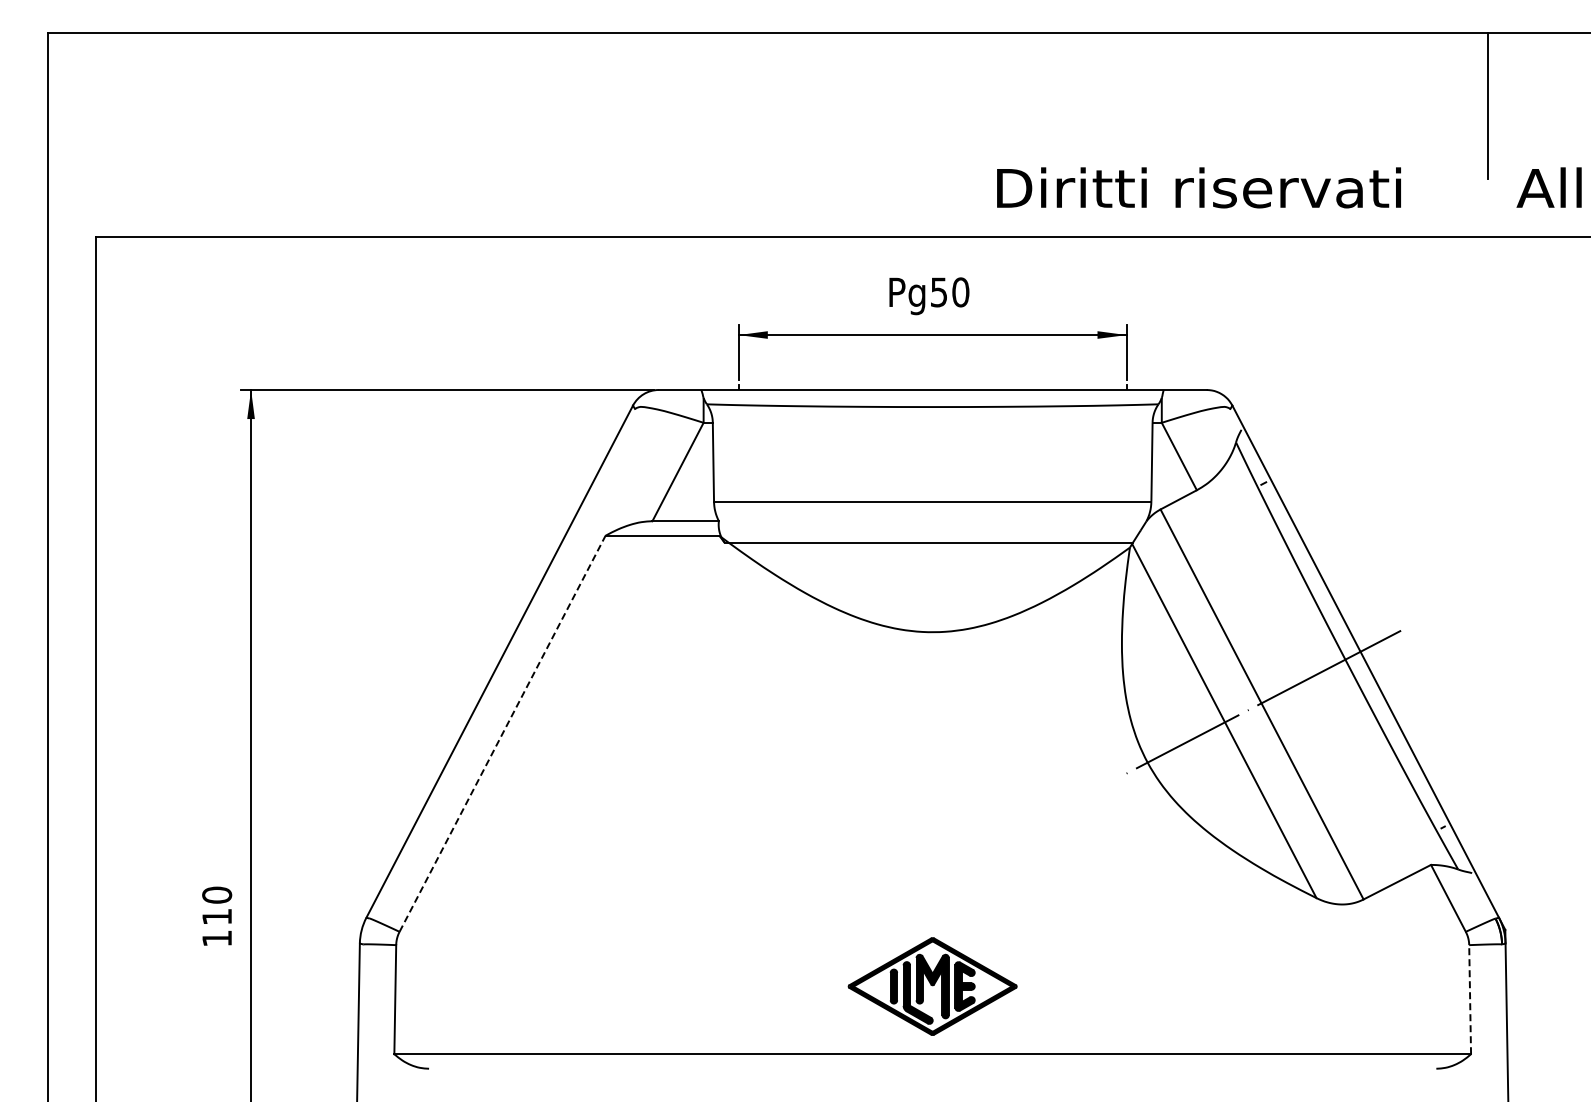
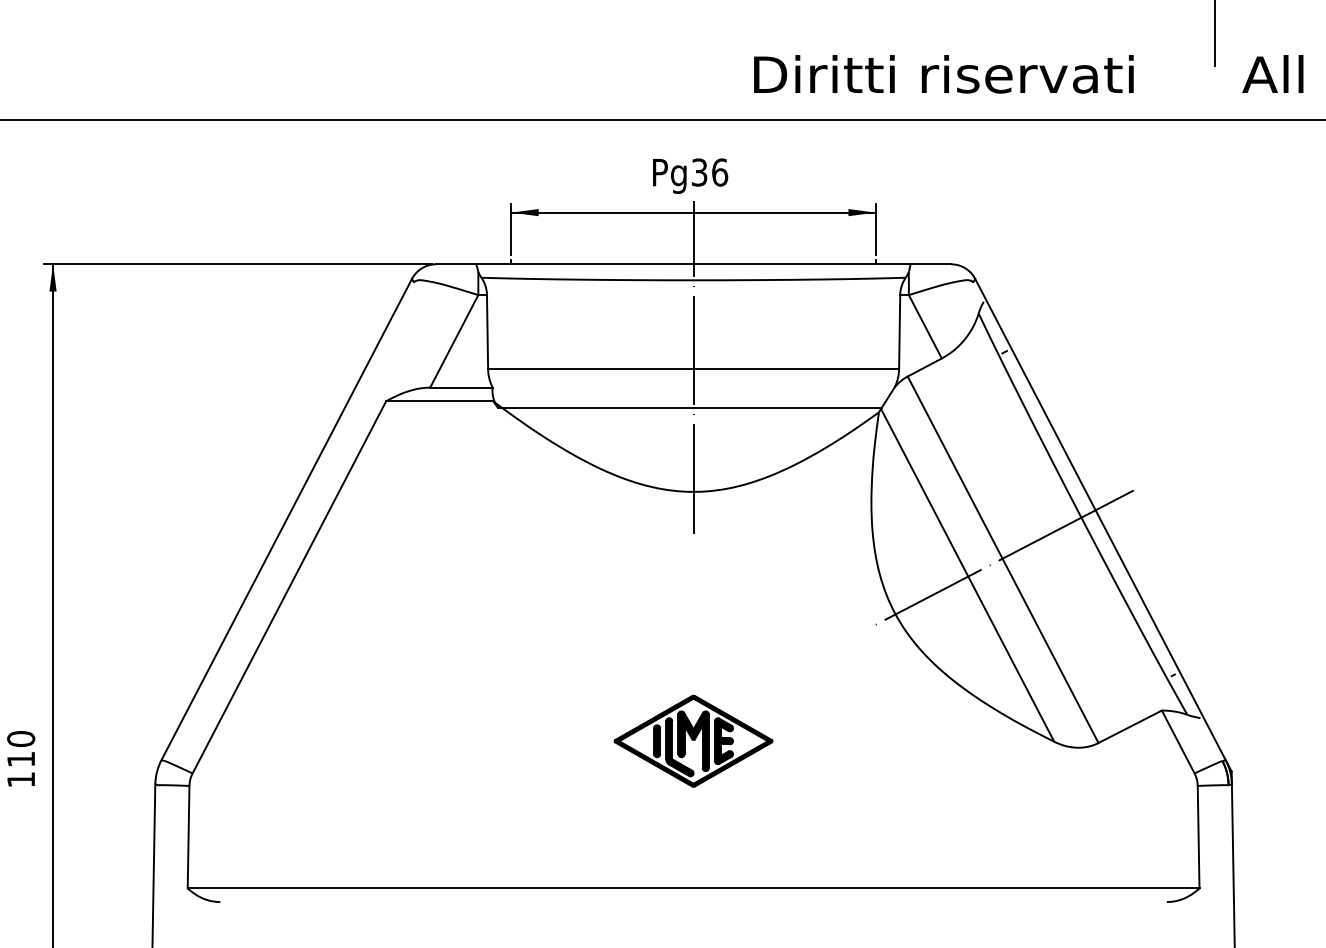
text: (950, 292) -> (710, 172), Pg50 -> Pg36
line: (932, 499) -> (693, 367), added
line: (502, 733) -> (289, 587), dashed -> solid
part: (932, 986) -> (693, 741), moved
line: (1470, 999) -> (1198, 837), dashed -> solid

